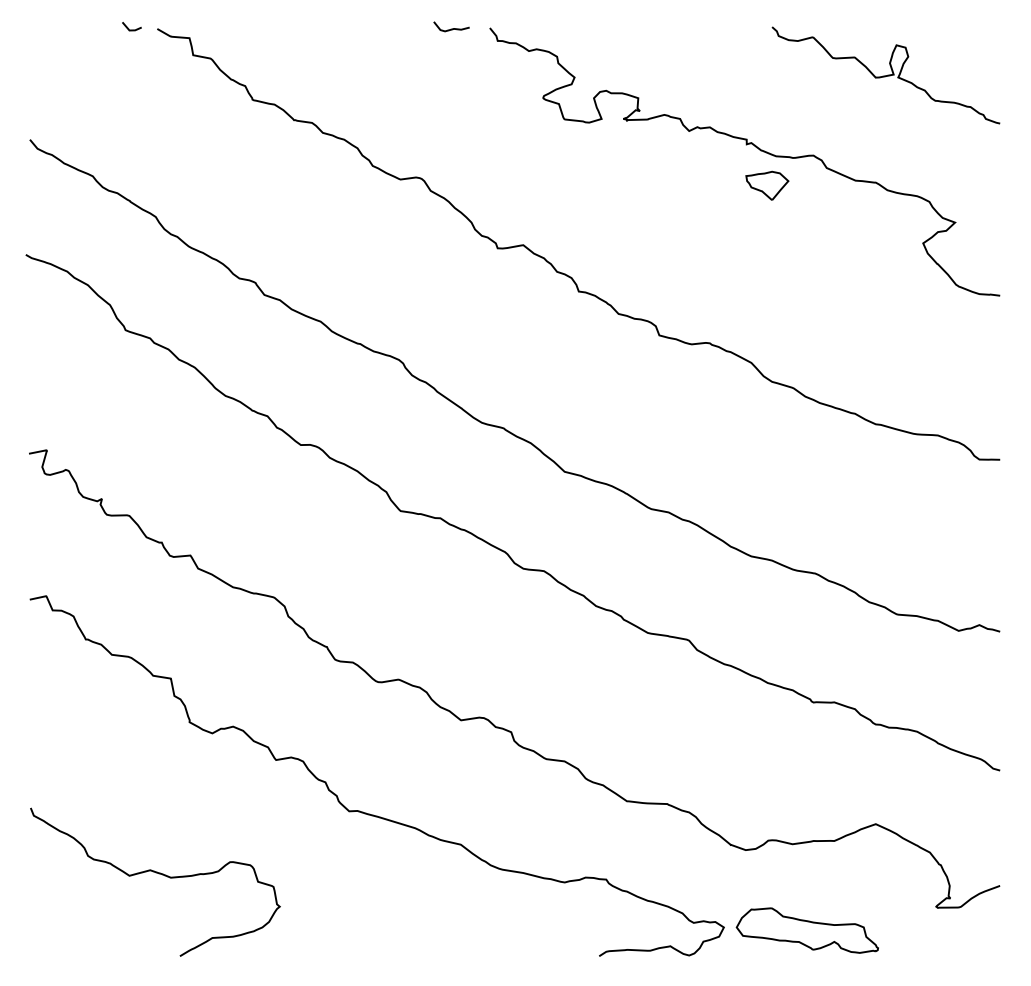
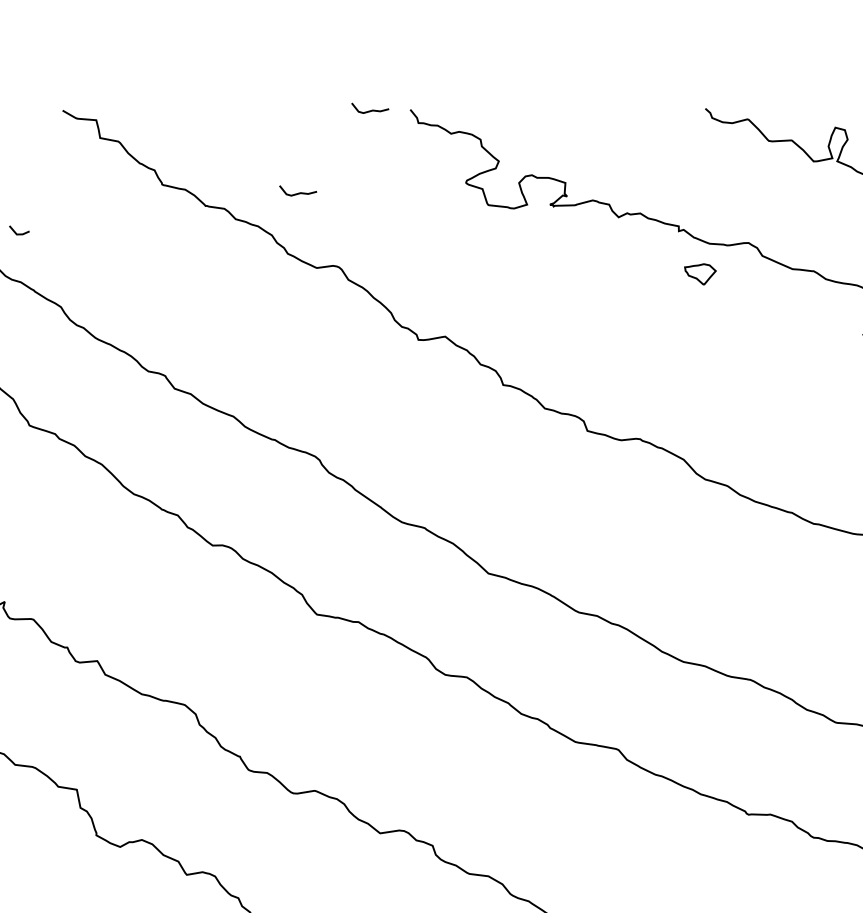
line: (129, 28) -> (16, 232), moved
curve: (382, 107) -> (298, 192), added
part: (767, 185) -> (700, 274), size x0.7

